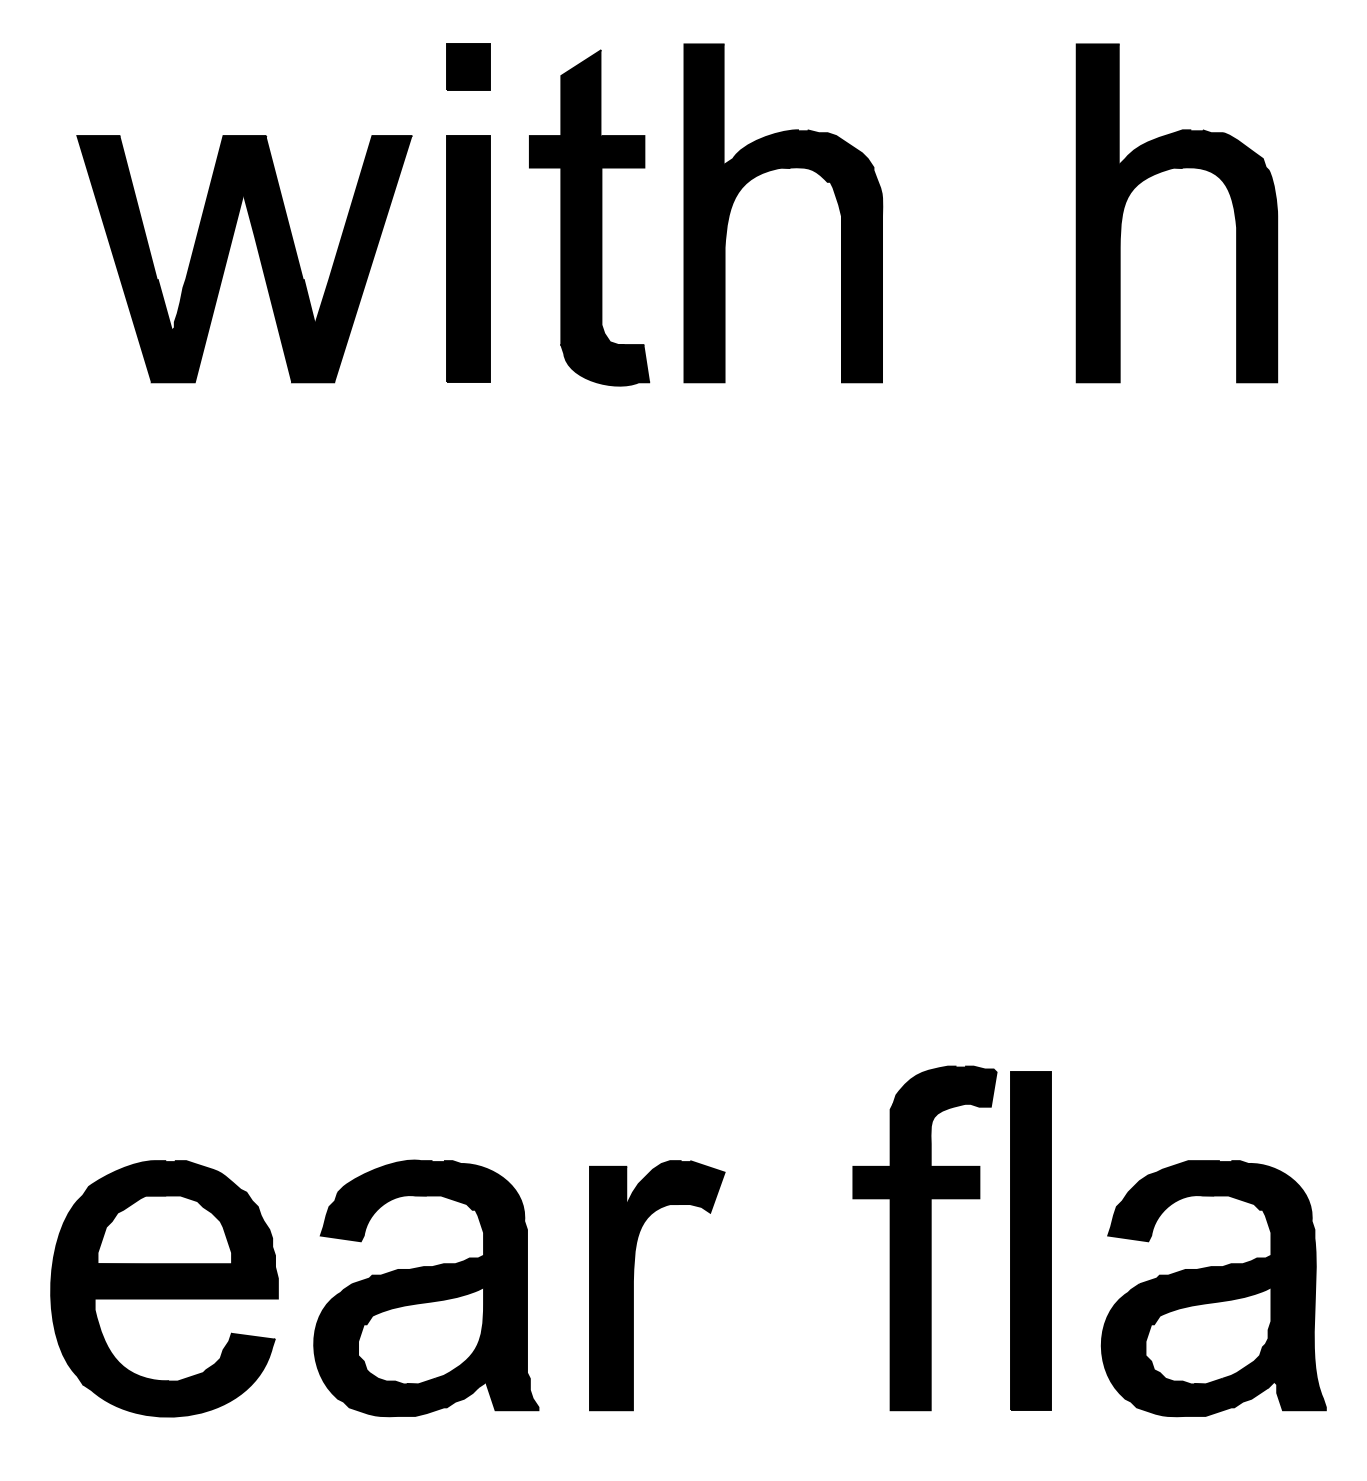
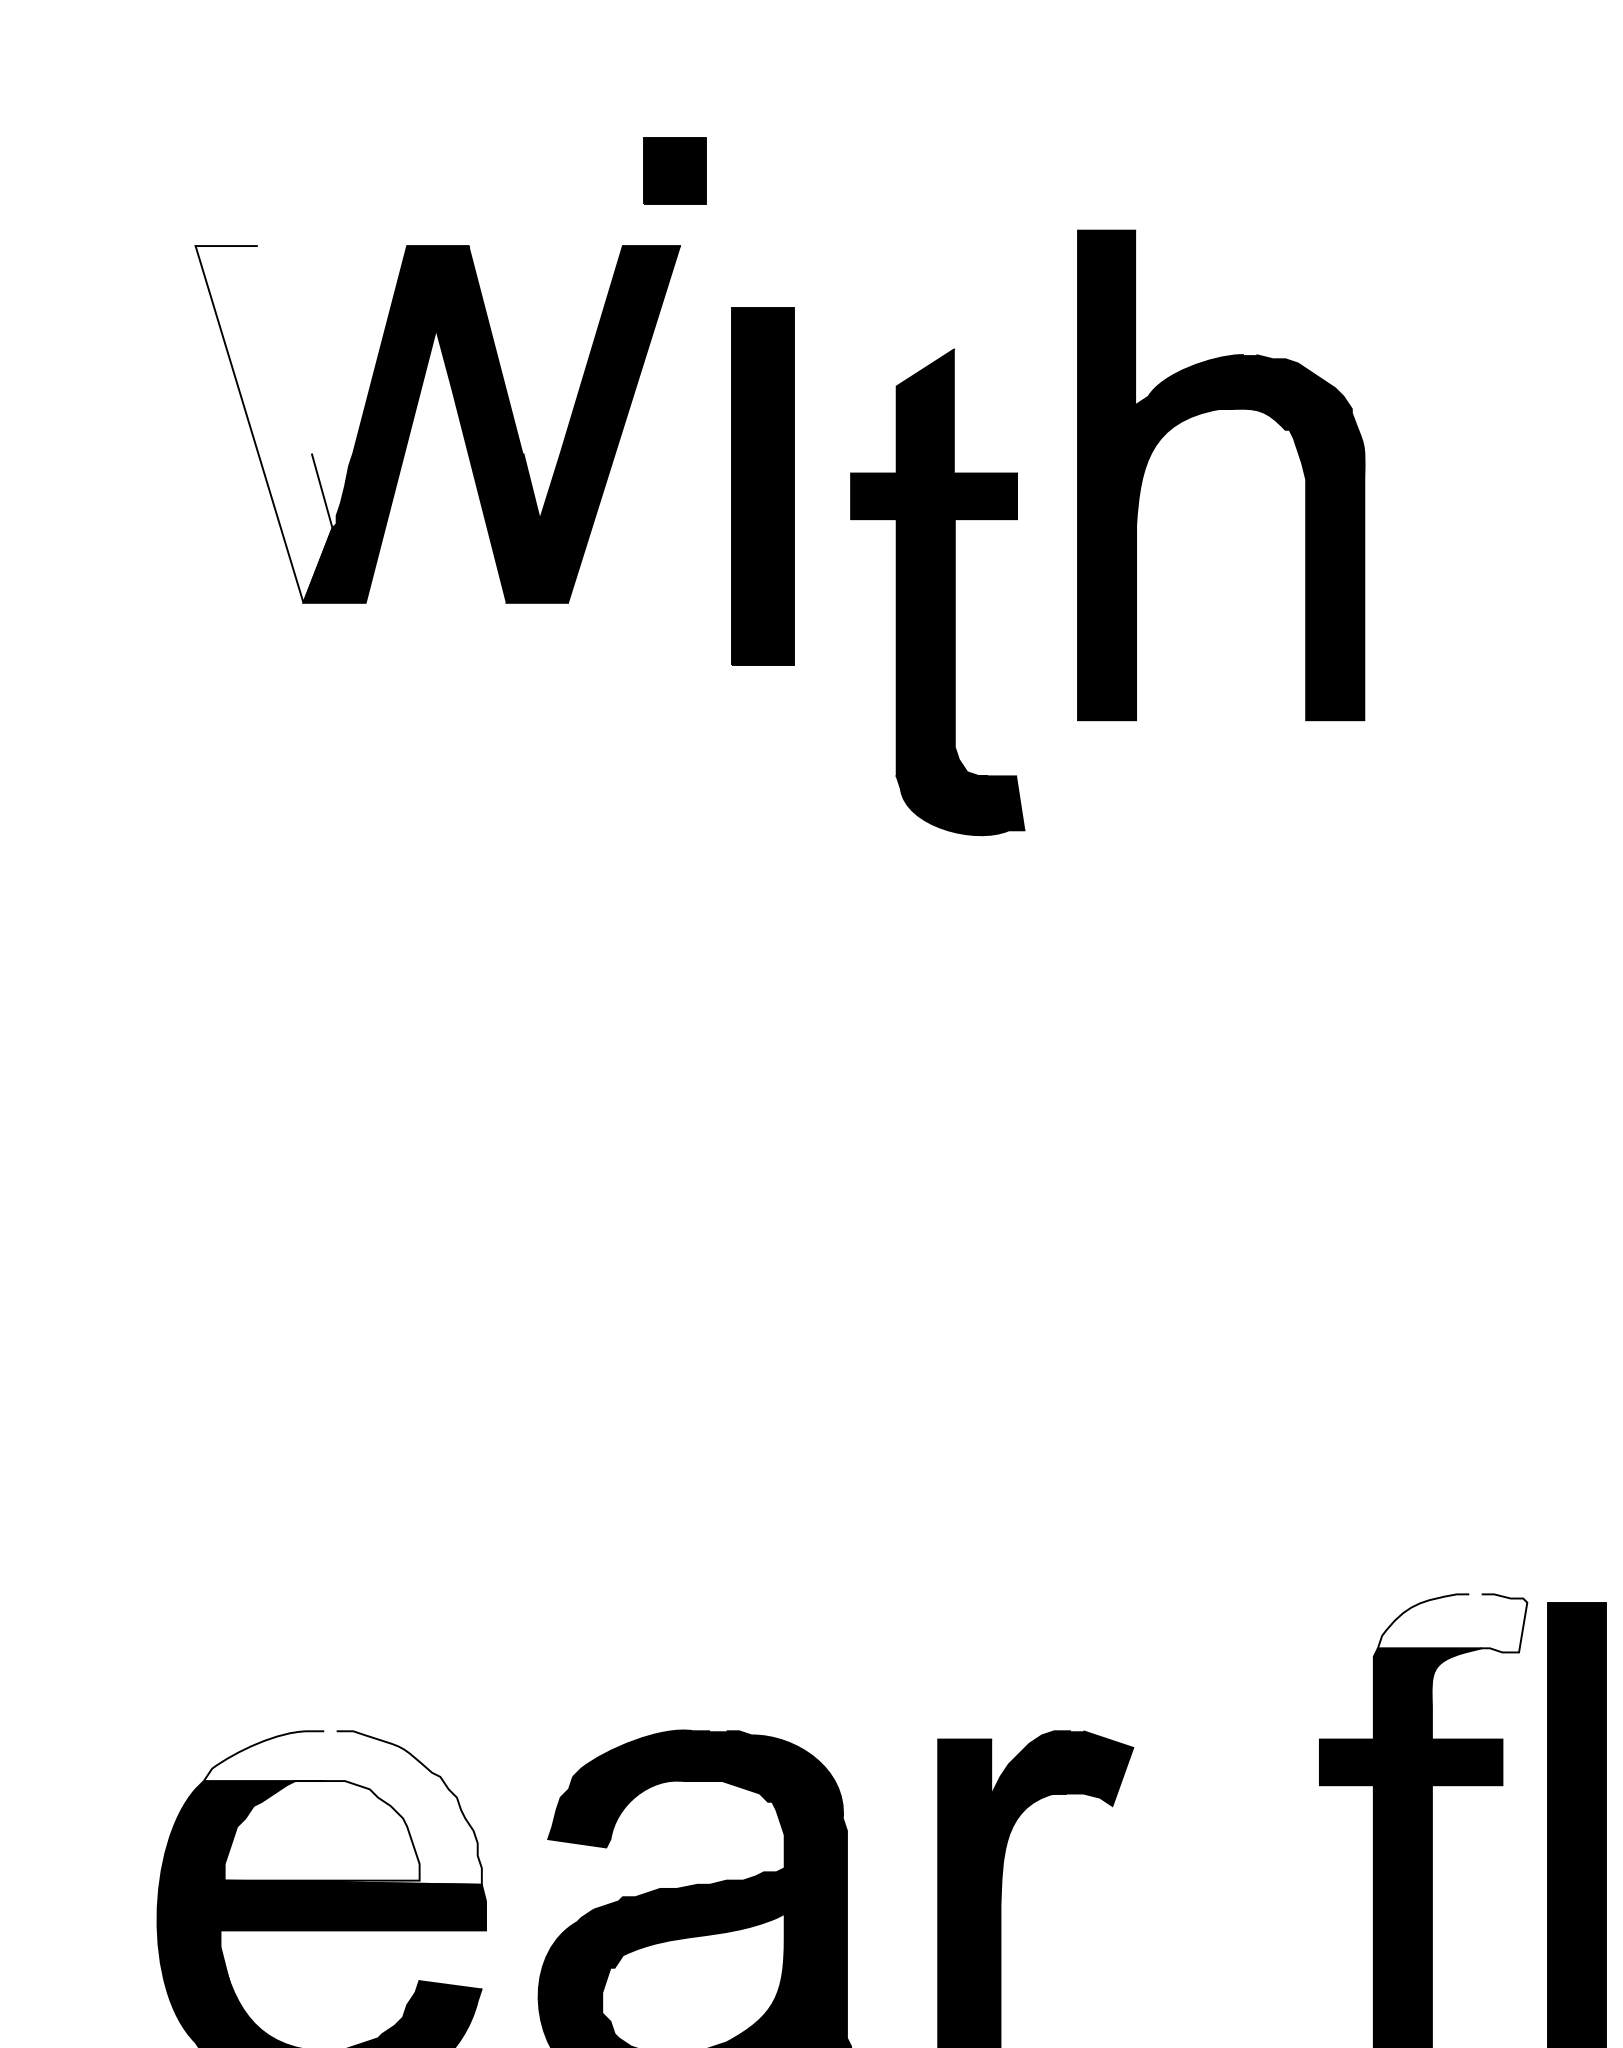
part: (468, 66) -> (675, 169), moved
part: (774, 170) -> (1208, 413), moved
part: (589, 217) -> (937, 591), moved
part: (468, 258) -> (763, 485), moved
fill: (124, 259) -> (263, 424), removed
fill: (944, 1086) -> (1451, 1623), removed
fill: (179, 1214) -> (343, 1808), removed

